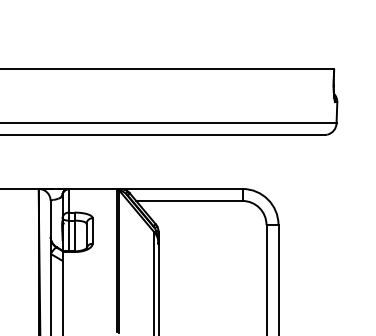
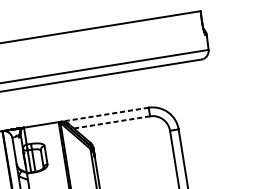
line: (181, 188) -> (104, 114), solid -> dashed
line: (188, 200) -> (111, 122), solid -> dashed

